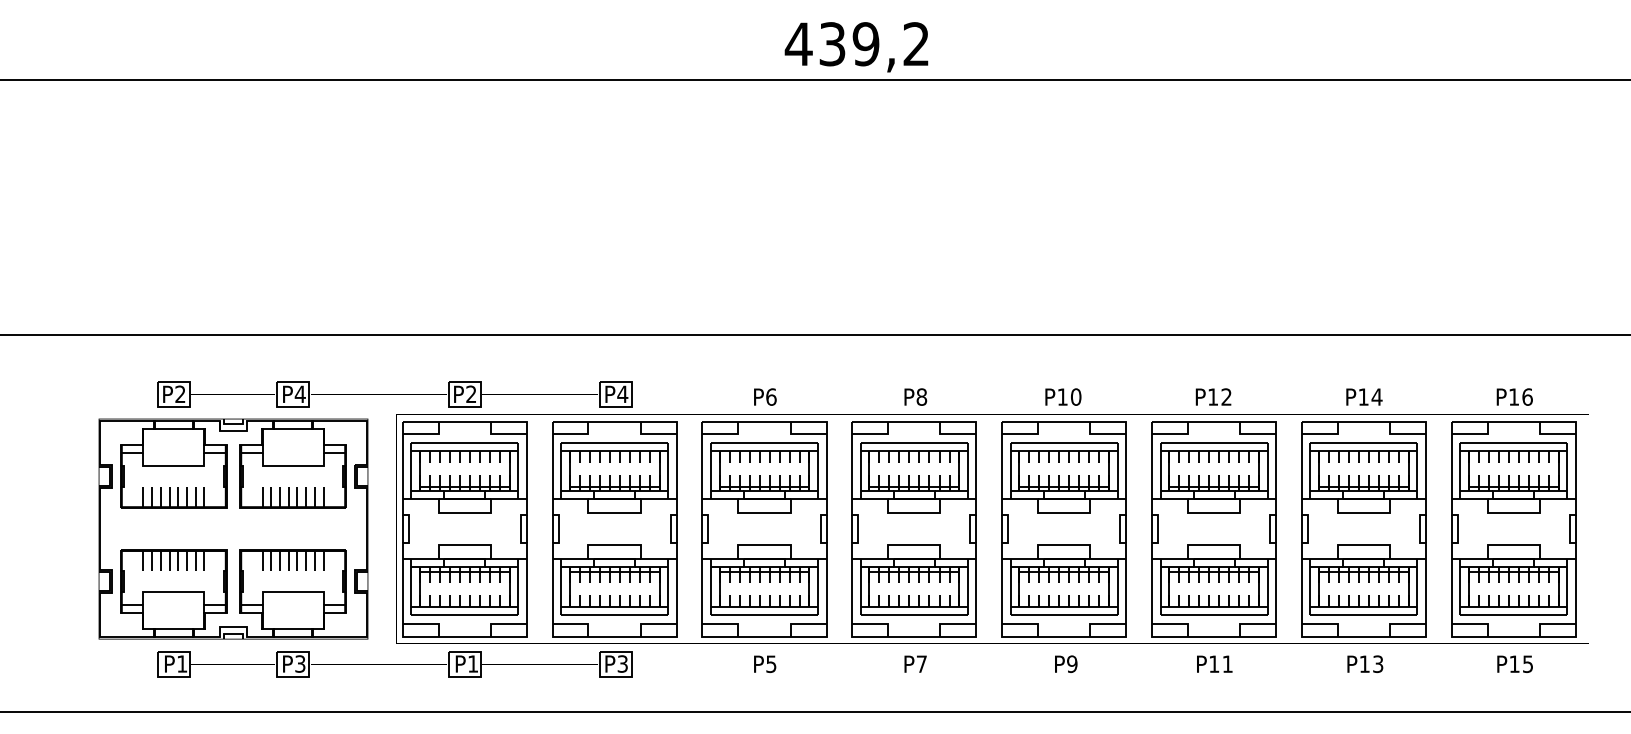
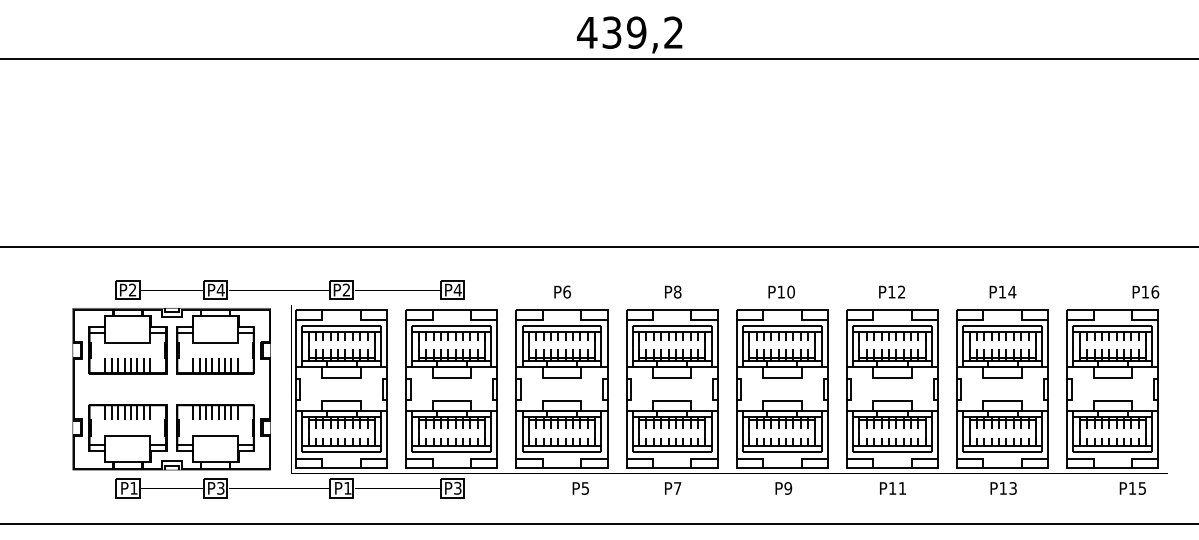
text: (1514, 396) -> (1145, 291), moved
text: (765, 663) -> (581, 487), moved
text: (1514, 663) -> (1132, 487), moved

